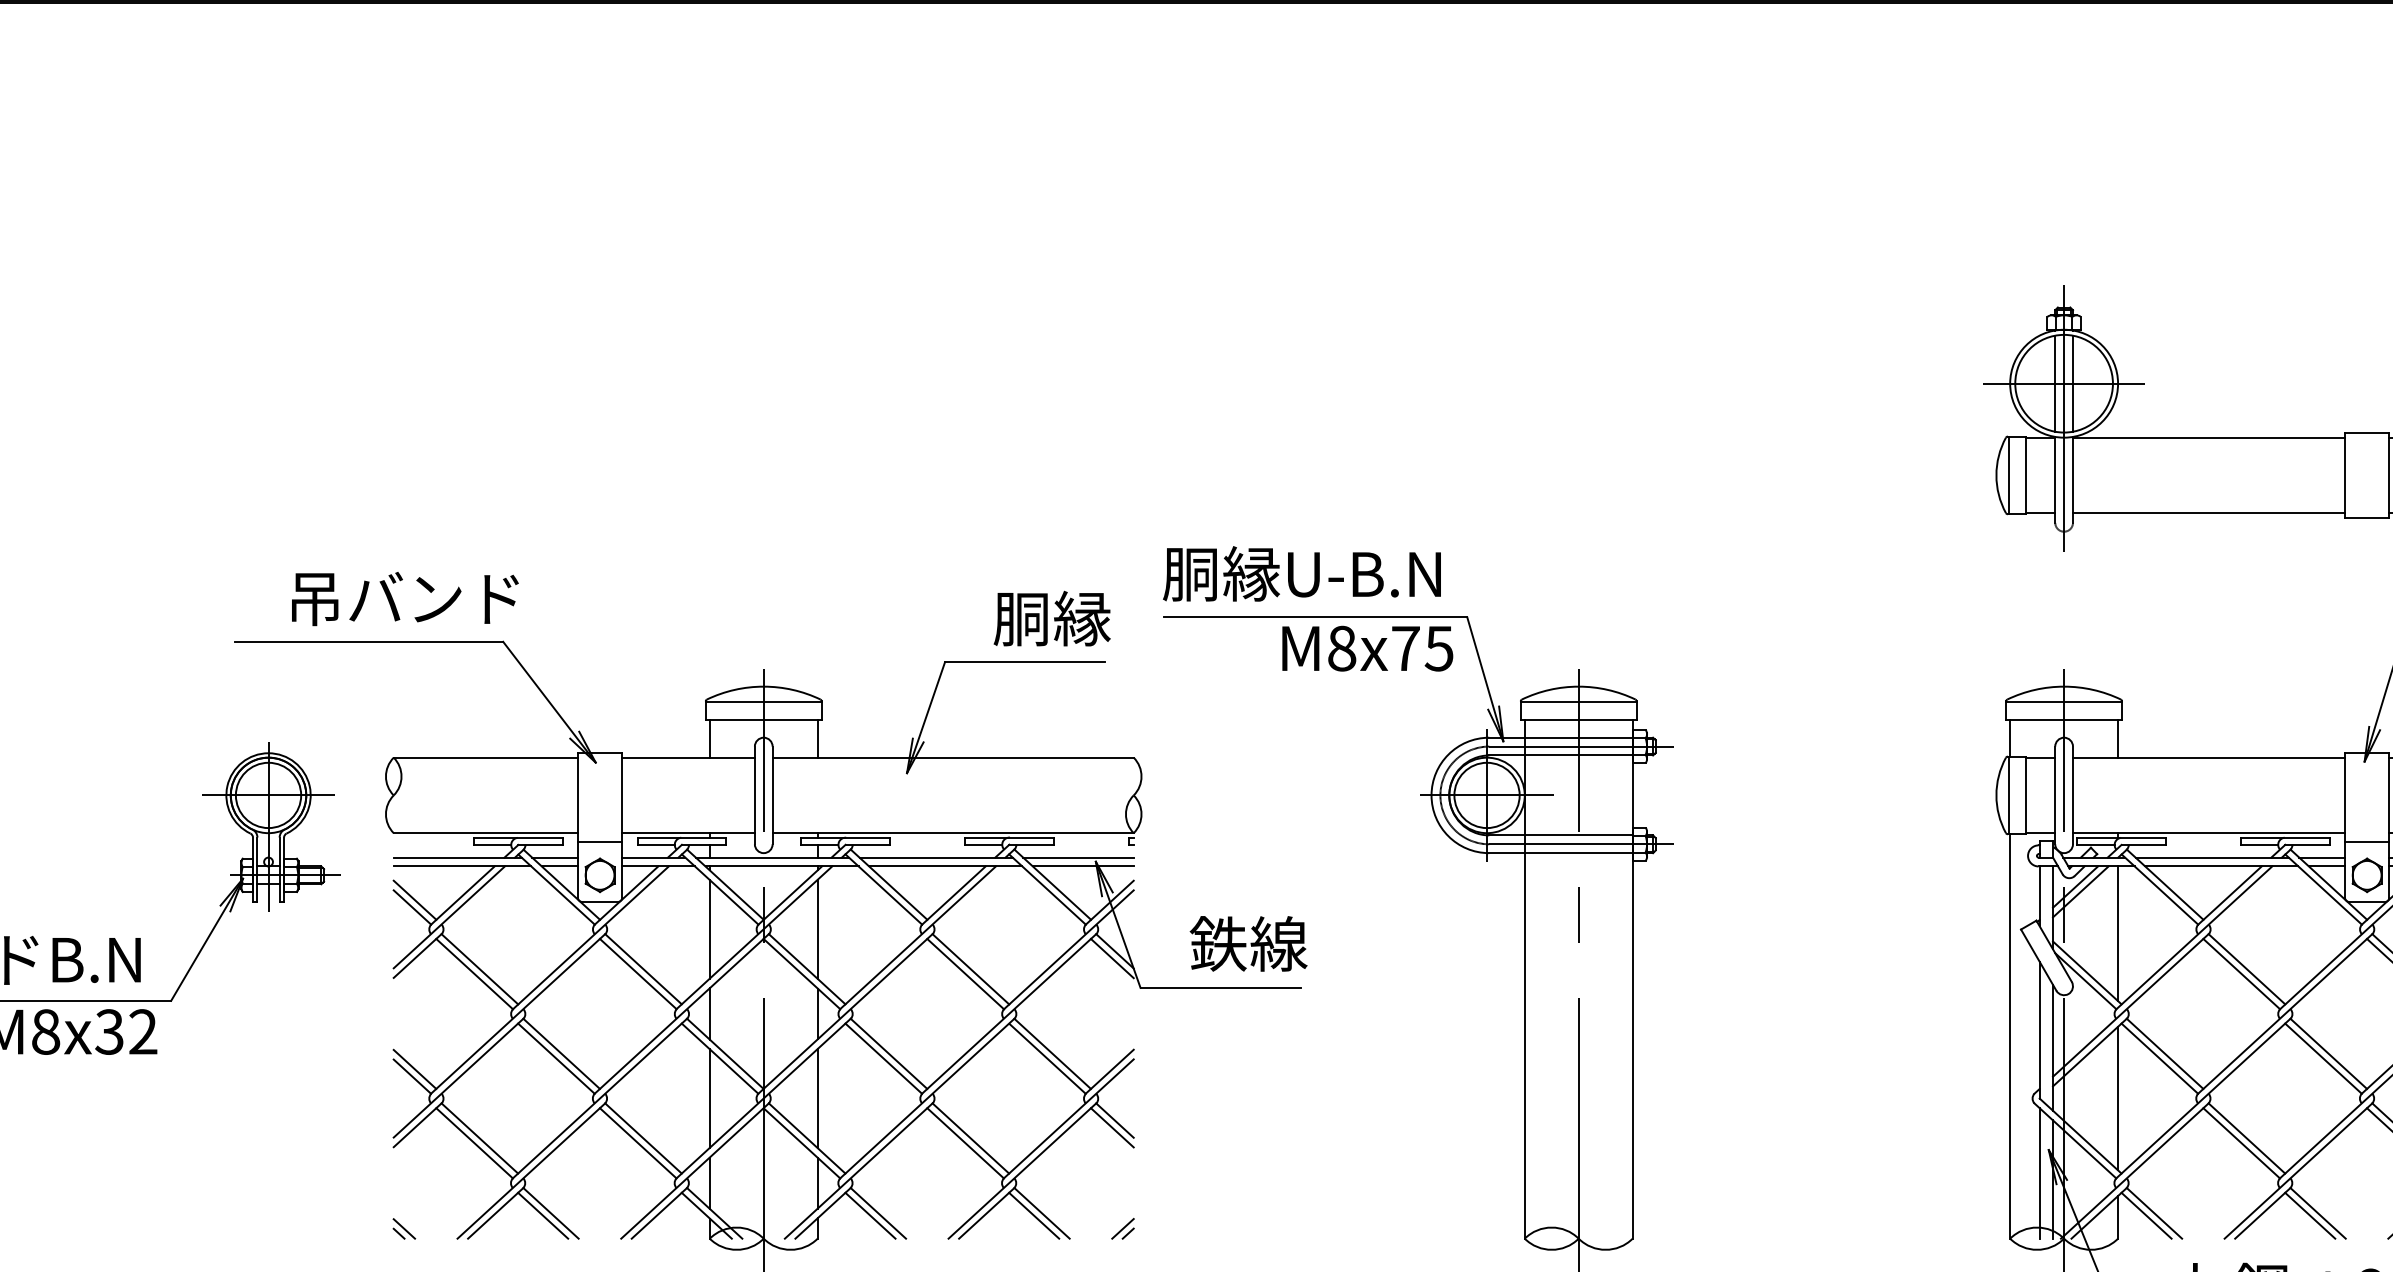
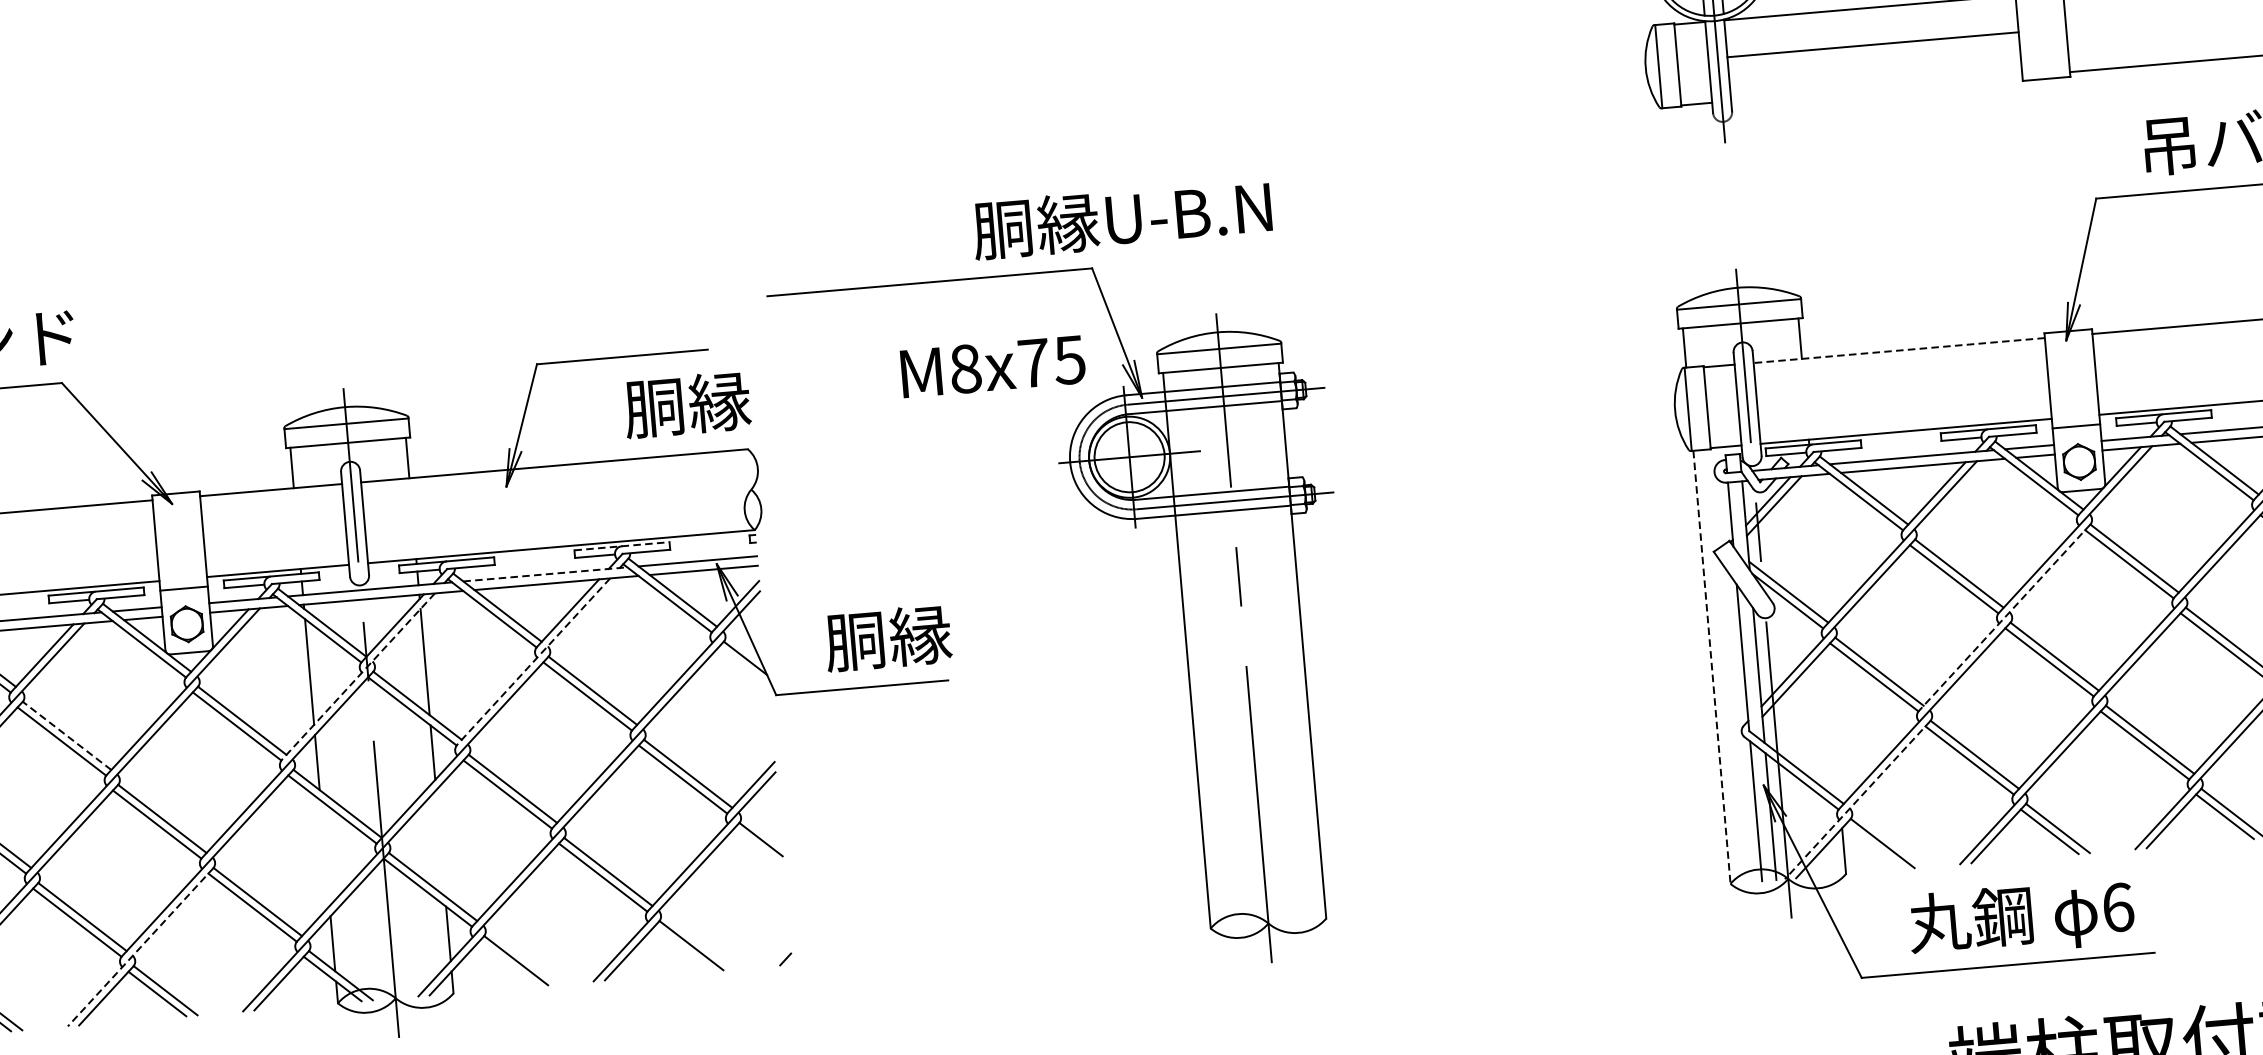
line: (2208, 513) -> (1872, 45), moved
text: (1301, 573) -> (1121, 218), moved
text: (1051, 618) -> (686, 404), moved
text: (1367, 648) -> (992, 366), moved
line: (2208, 757) -> (1898, 350), solid -> dashed
line: (1009, 837) -> (622, 546), solid -> dashed
line: (936, 857) -> (545, 574), solid -> dashed
line: (2118, 933) -> (1818, 547), removed
line: (754, 937) -> (358, 676), solid -> dashed
line: (918, 937) -> (533, 661), solid -> dashed
text: (1248, 943) -> (887, 637), 鉄線 -> 胴縁
line: (1111, 958) -> (742, 666), removed
line: (479, 968) -> (66, 735), solid -> dashed
line: (2284, 1014) -> (2003, 618), solid -> dashed
line: (2010, 1036) -> (1712, 667), solid -> dashed
line: (709, 1098) -> (324, 853), removed
line: (817, 1098) -> (440, 843), removed
line: (2118, 1098) -> (1833, 723), removed
line: (1111, 1127) -> (757, 847), removed
line: (531, 1171) -> (140, 947), solid -> dashed
line: (2134, 1171) -> (1857, 800), solid -> dashed
line: (870, 1215) -> (507, 963), removed
line: (1034, 1215) -> (683, 948), removed
line: (2146, 1215) -> (1874, 846), removed
line: (1122, 1228) -> (779, 954), removed

